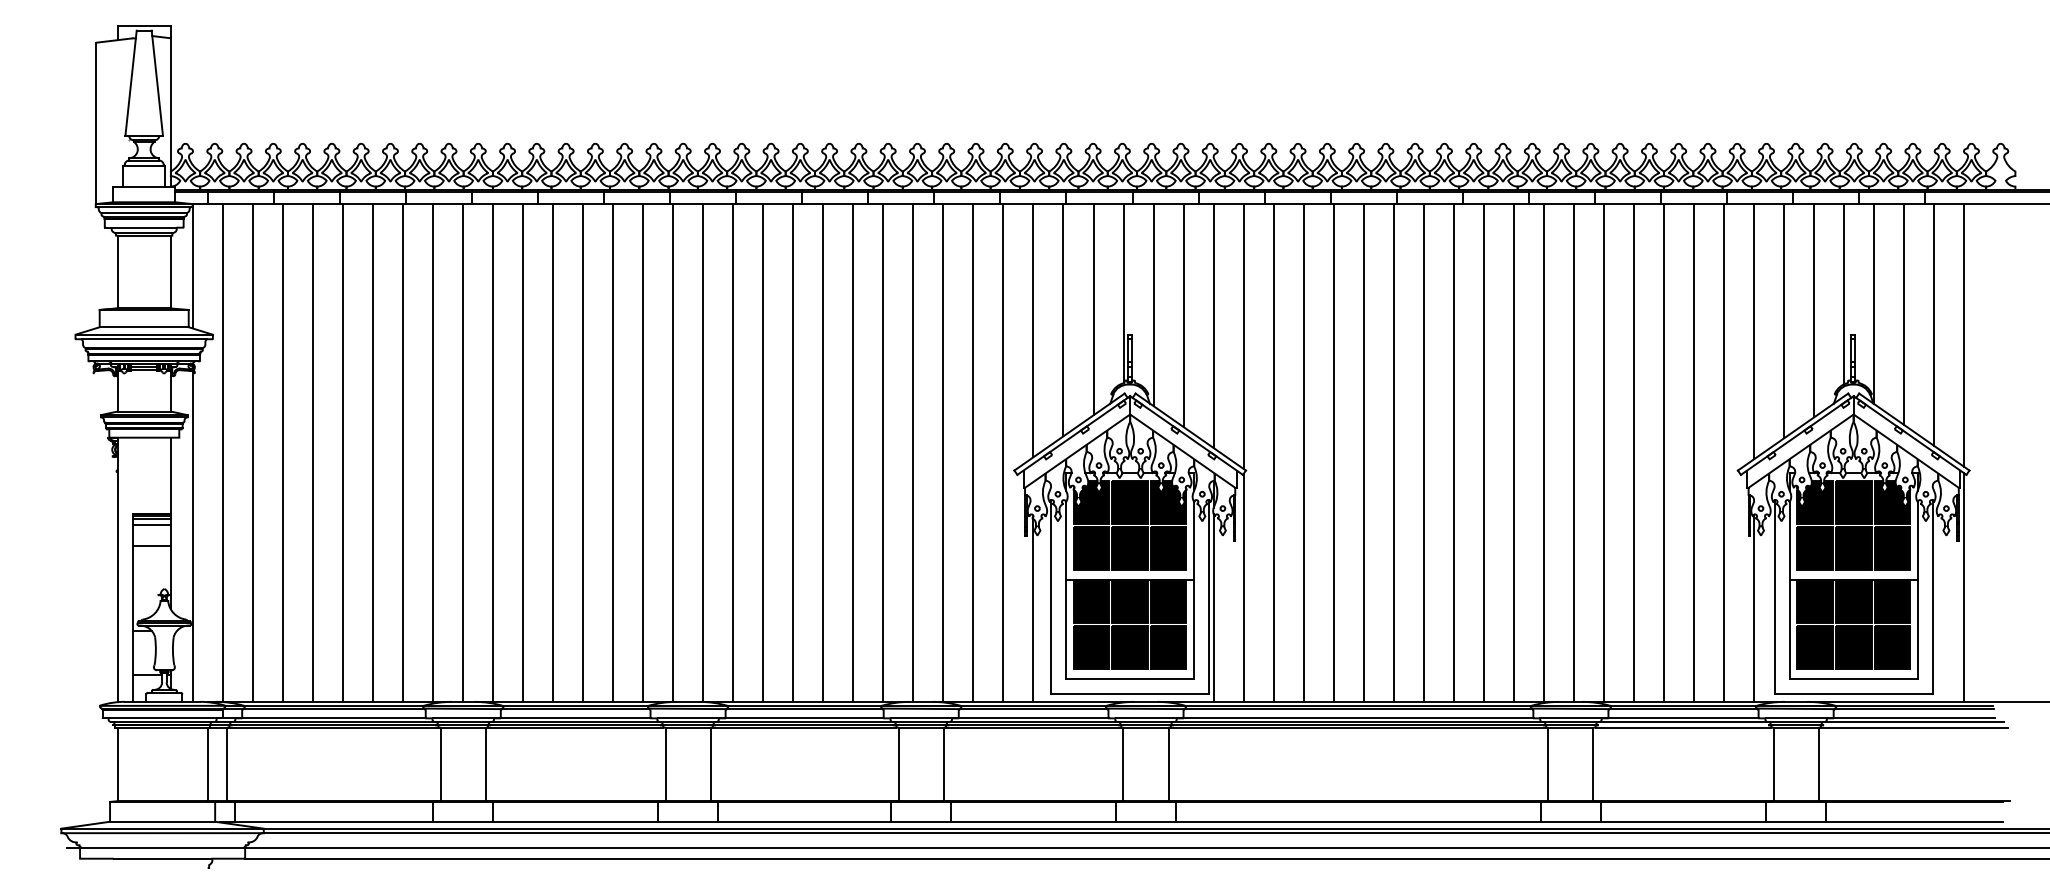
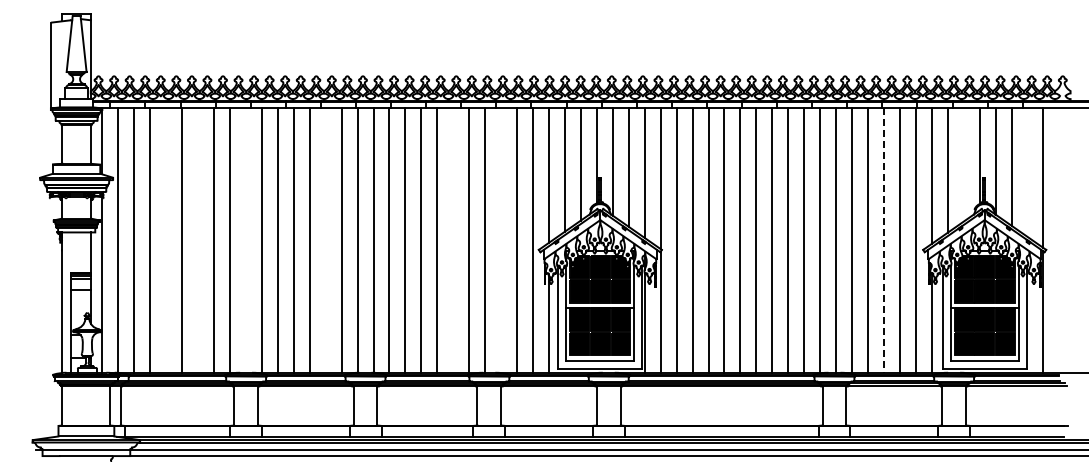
line: (1813, 309) -> (963, 164), removed
line: (1934, 324) -> (1027, 172), removed
line: (313, 452) -> (166, 240), removed
line: (373, 452) -> (198, 240), removed
line: (462, 452) -> (245, 240), removed
line: (612, 452) -> (325, 240), removed
line: (853, 452) -> (453, 240), removed
line: (944, 452) -> (501, 240), removed
line: (1663, 454) -> (883, 241), solid -> dashed

